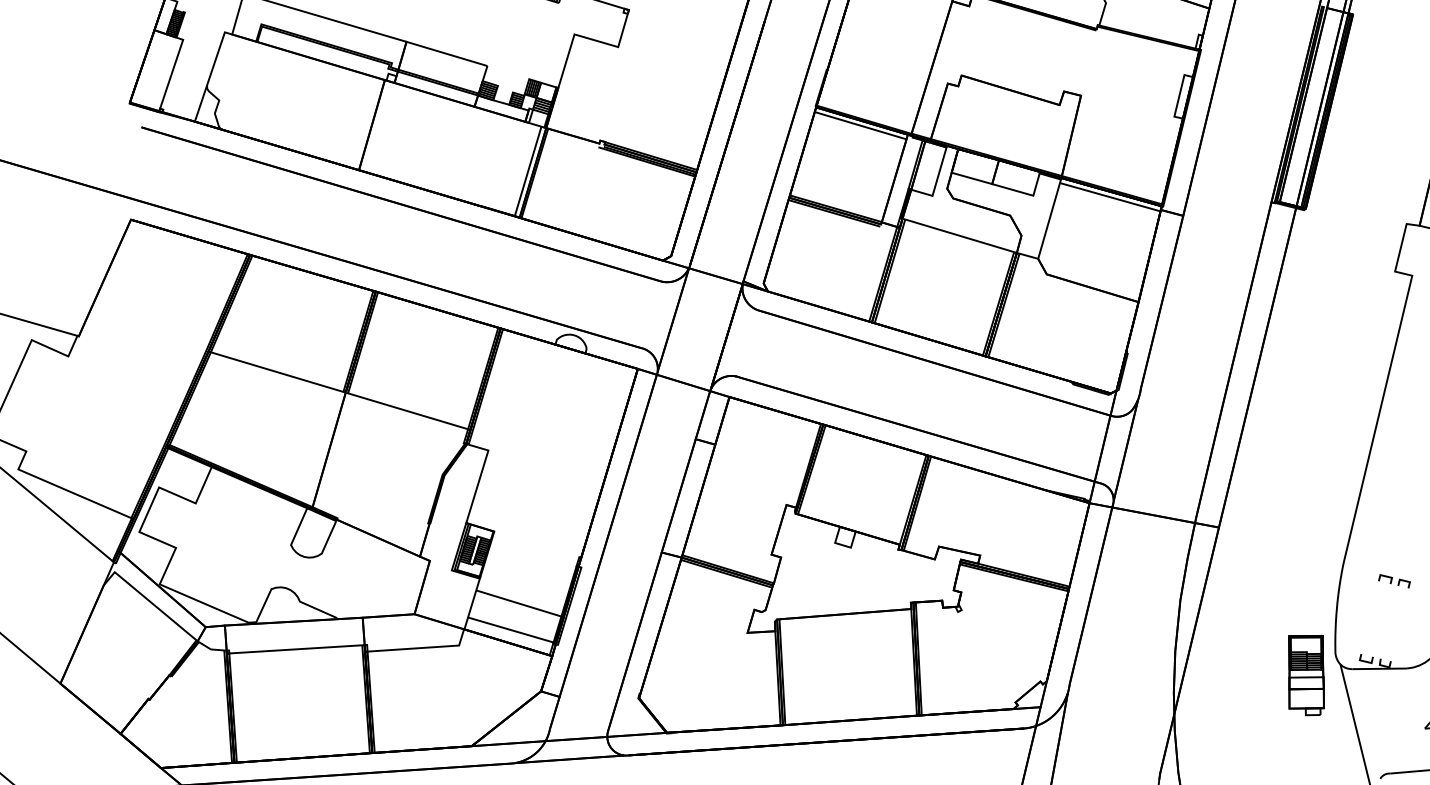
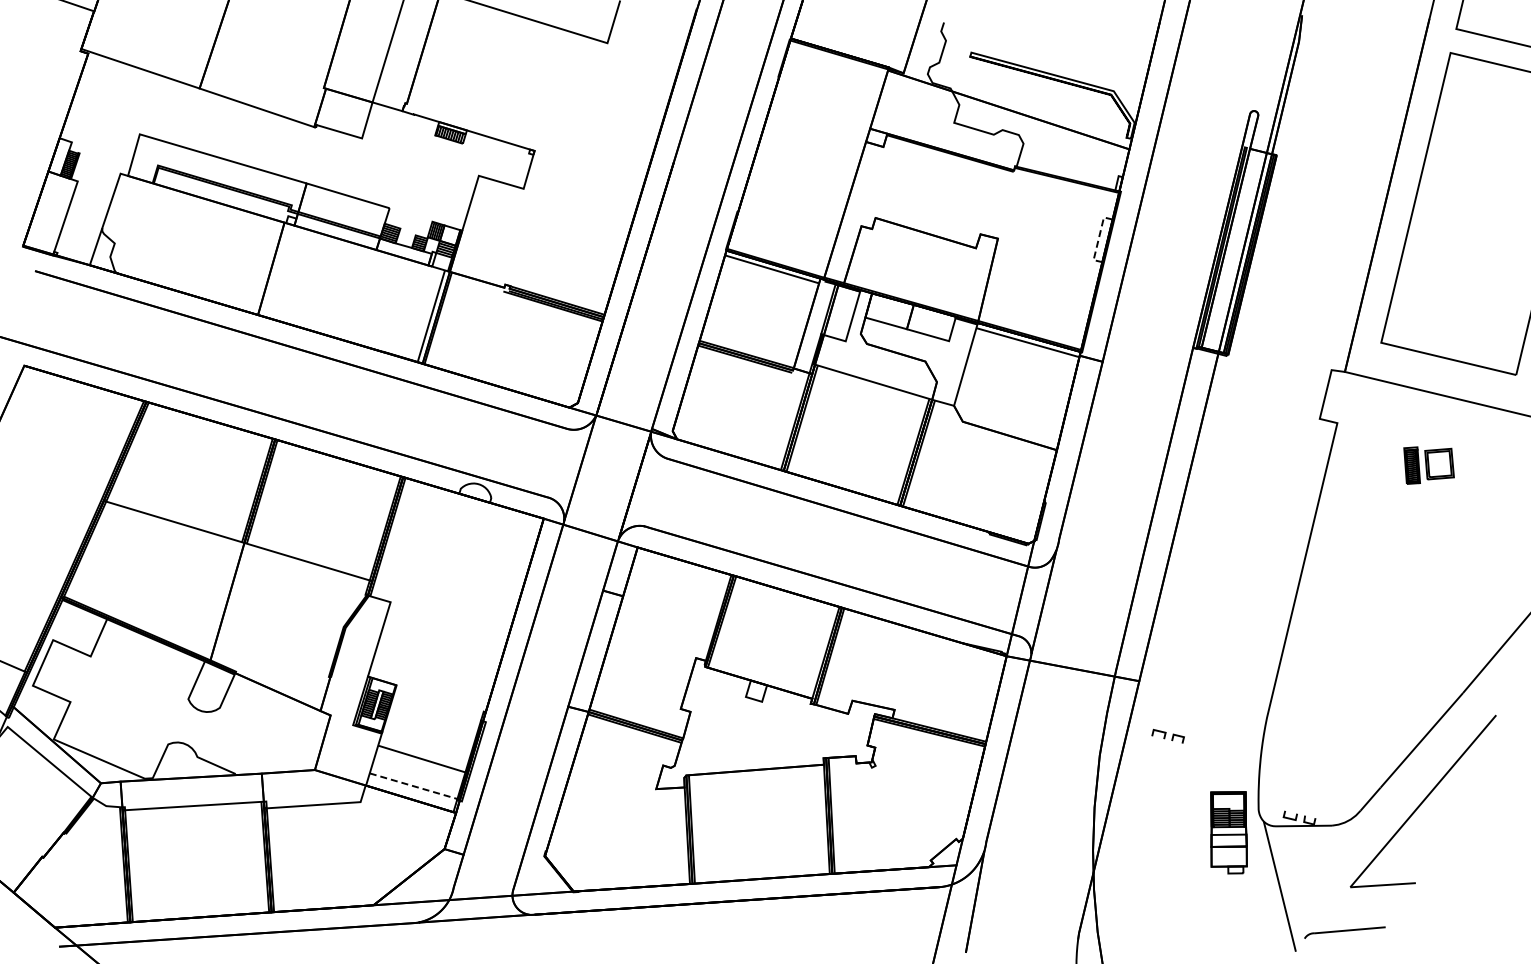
line: (1179, 95) -> (1098, 238), solid -> dashed
part: (1393, 580) -> (1167, 735), moved
line: (510, 630) -> (413, 786), solid -> dashed

